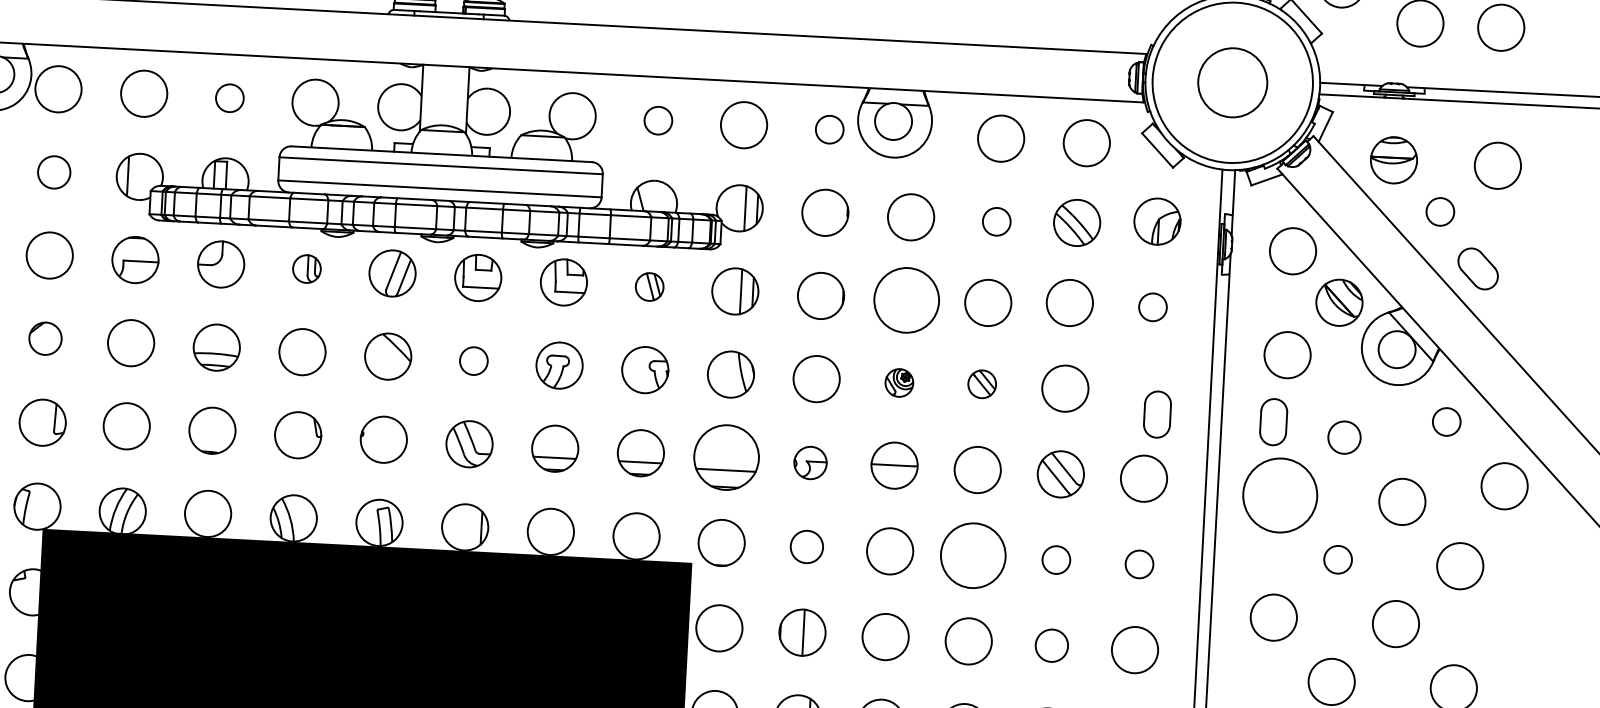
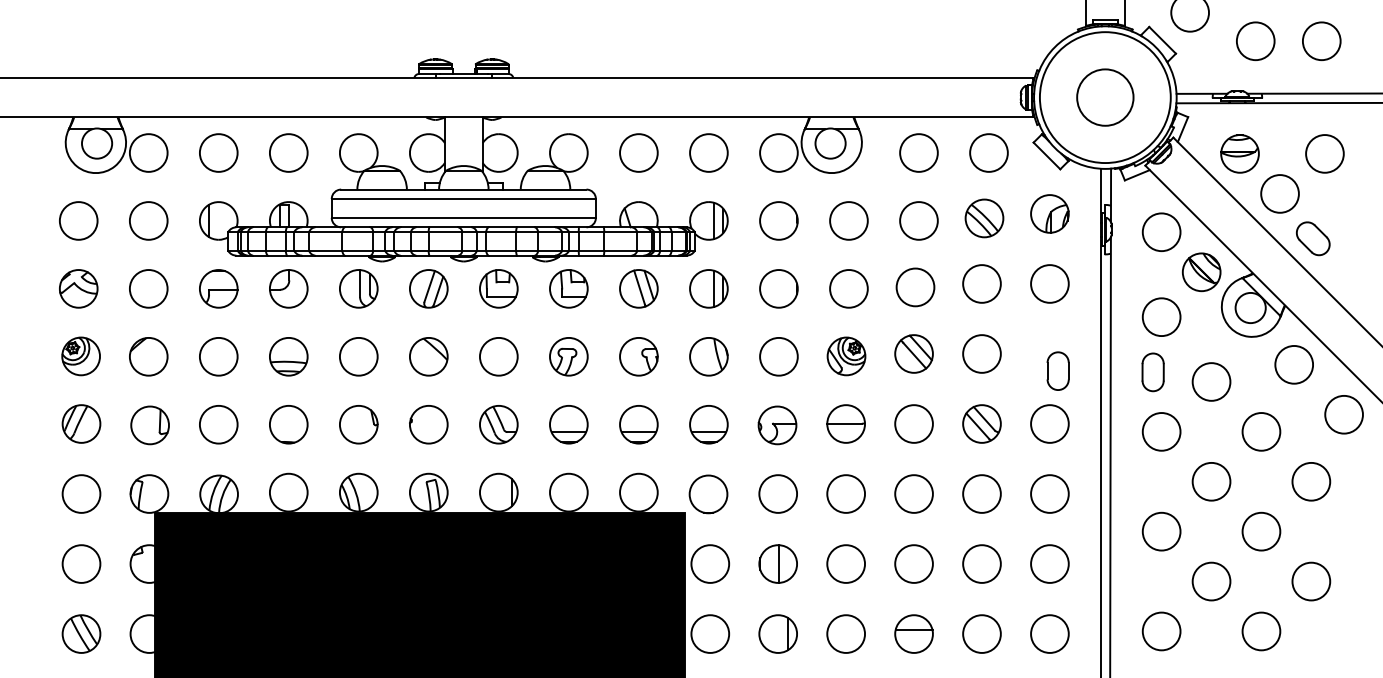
circle: (229, 97) -> (288, 152), size x1.67
circle: (657, 120) -> (638, 152), size x1.67
circle: (829, 129) -> (778, 152), size x1.67
circle: (53, 171) -> (148, 220), size x1.43
circle: (1439, 211) -> (1279, 193), size x1.67
circle: (996, 221) -> (918, 220), size x1.67
part: (306, 268) -> (358, 288), size x1.67
part: (649, 286) -> (638, 288), size x1.67
circle: (906, 299) -> (848, 288), size x0.71
circle: (1152, 306) -> (1049, 283), size x1.67
part: (45, 338) -> (148, 356), size x1.43
circle: (473, 360) -> (498, 356), size x1.67
part: (899, 383) -> (846, 356), size x1.67
part: (981, 383) -> (913, 353), size x1.67
circle: (1447, 421) -> (1294, 364), size x1.67
circle: (1344, 437) -> (1211, 381), size x1.43
part: (726, 457) -> (708, 424), size x0.71
part: (810, 463) -> (777, 425), size x1.43
circle: (1280, 495) -> (1161, 431), size x0.62
circle: (806, 546) -> (777, 493), size x1.43
circle: (972, 555) -> (913, 493), size x0.71
circle: (1055, 559) -> (981, 493), size x1.67
circle: (1338, 559) -> (1211, 481), size x1.67
circle: (1139, 563) -> (1049, 493), size x1.67
circle: (1051, 645) -> (981, 563), size x1.43

